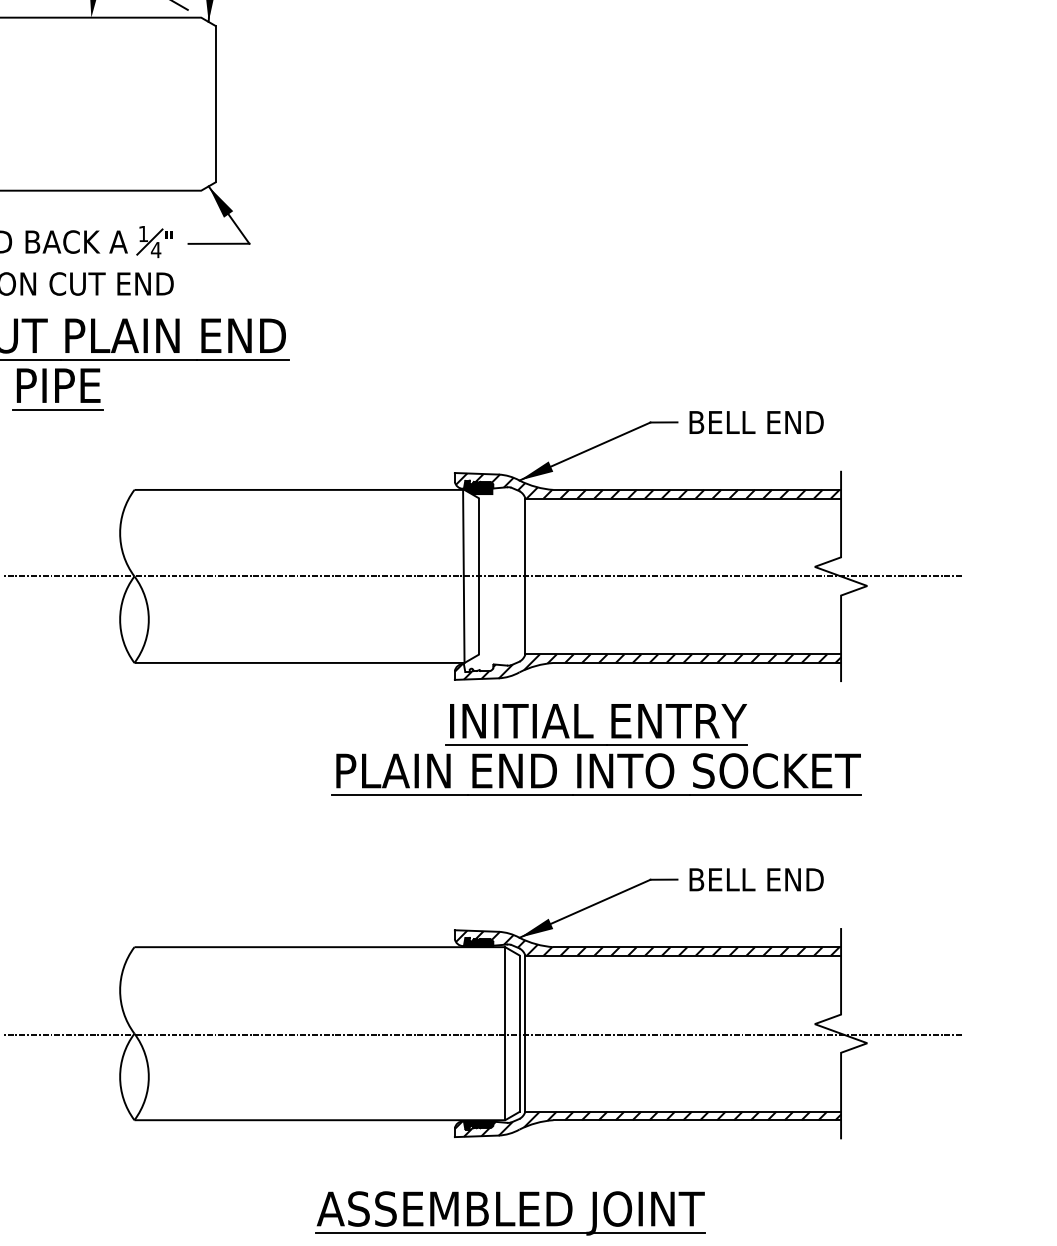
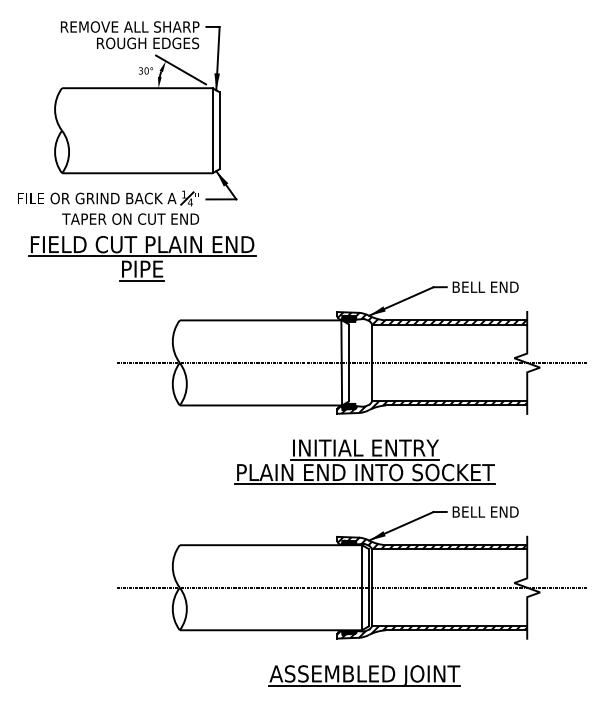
line: (200, 103) -> (212, 130), added
fill: (477, 665) -> (348, 406), added
part: (595, 748) -> (364, 461), moved

